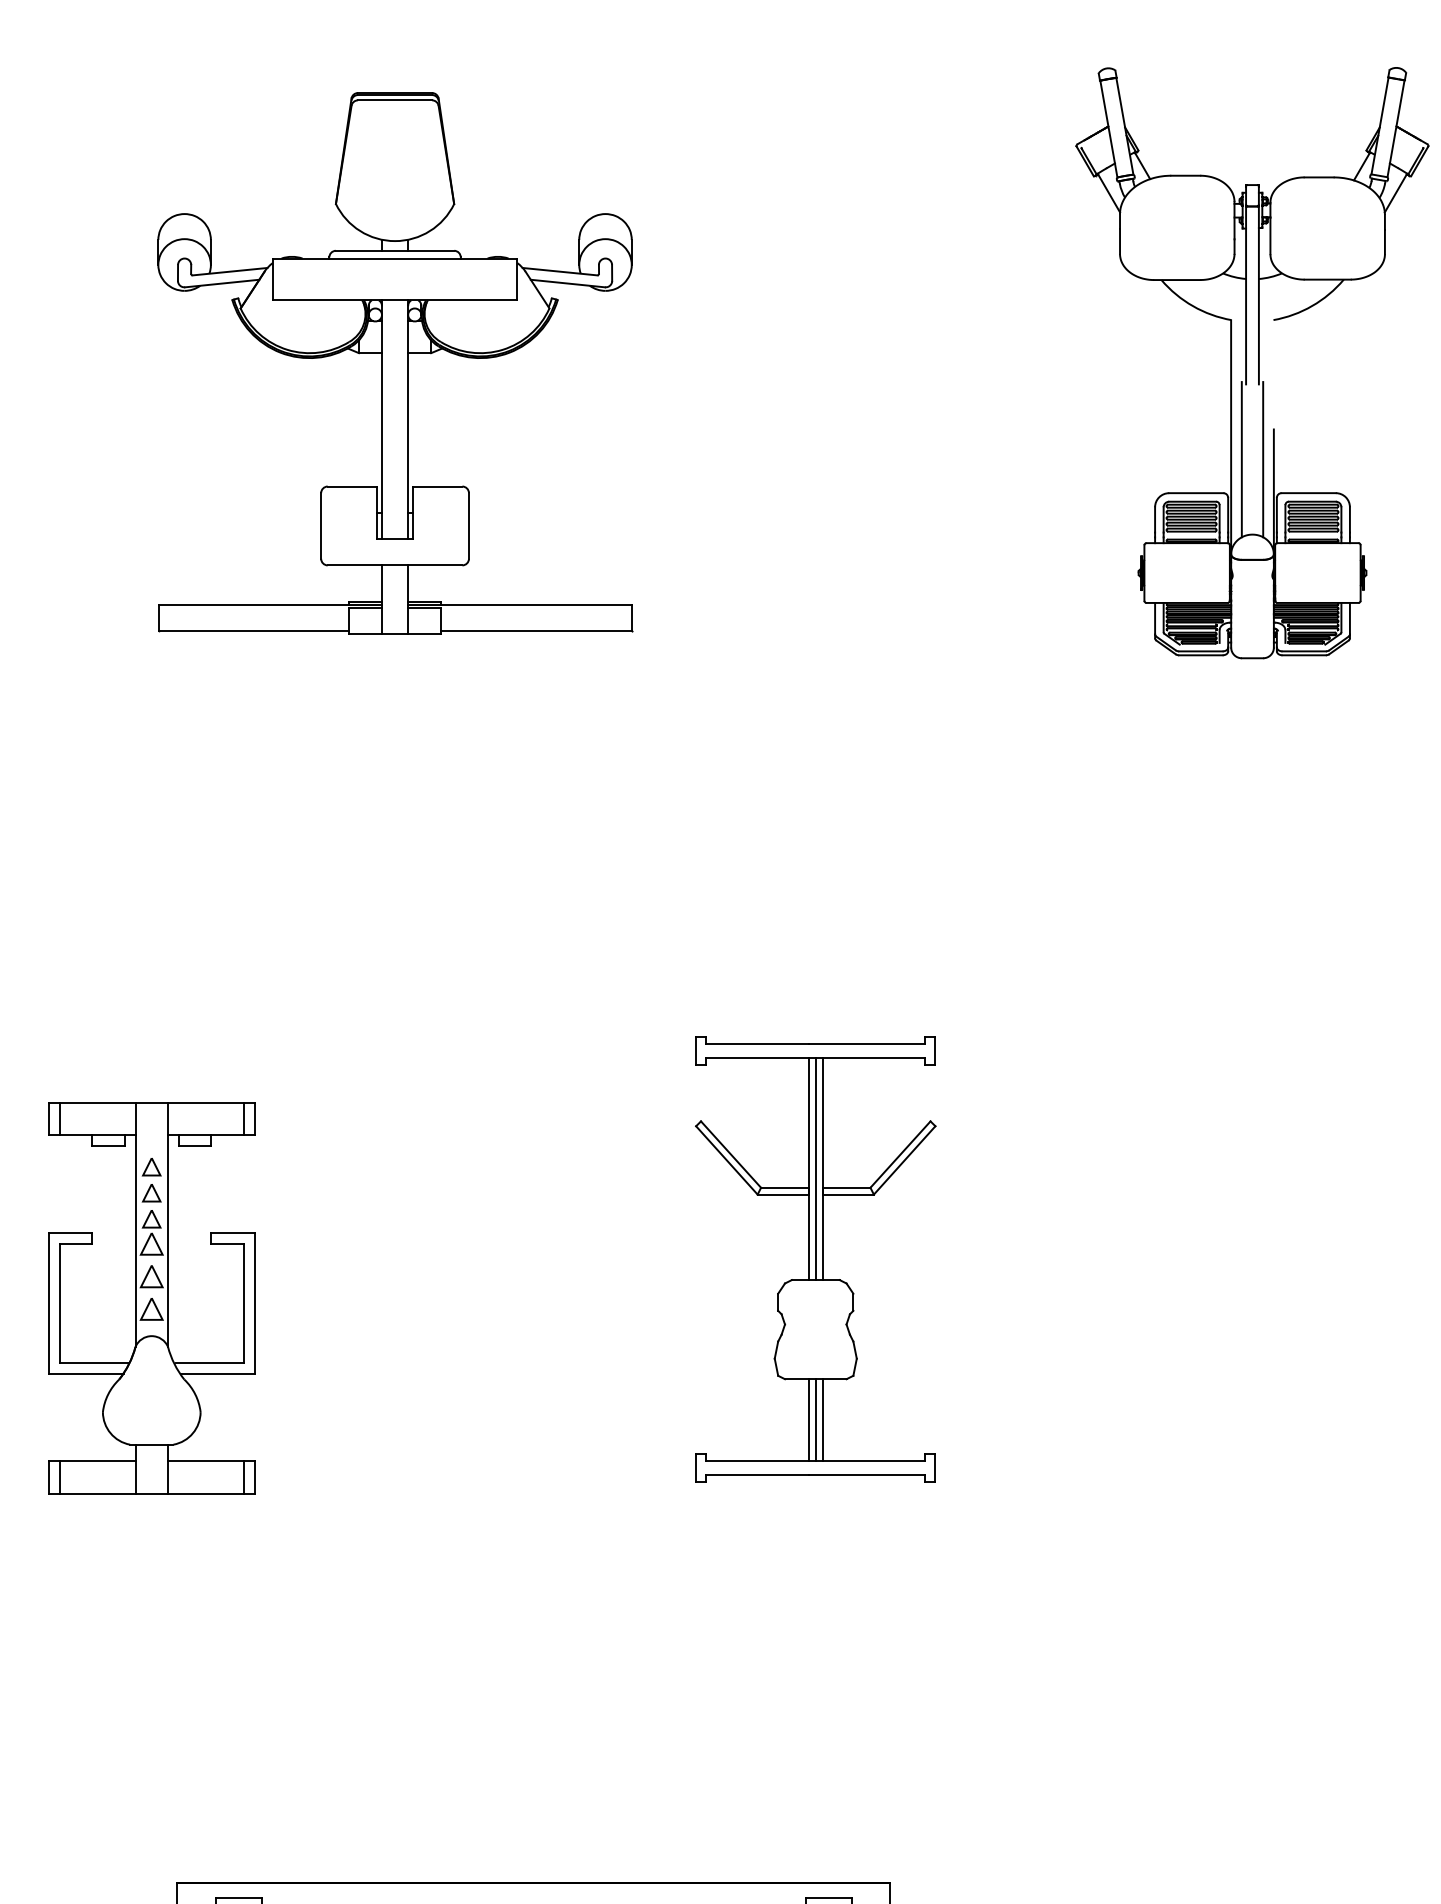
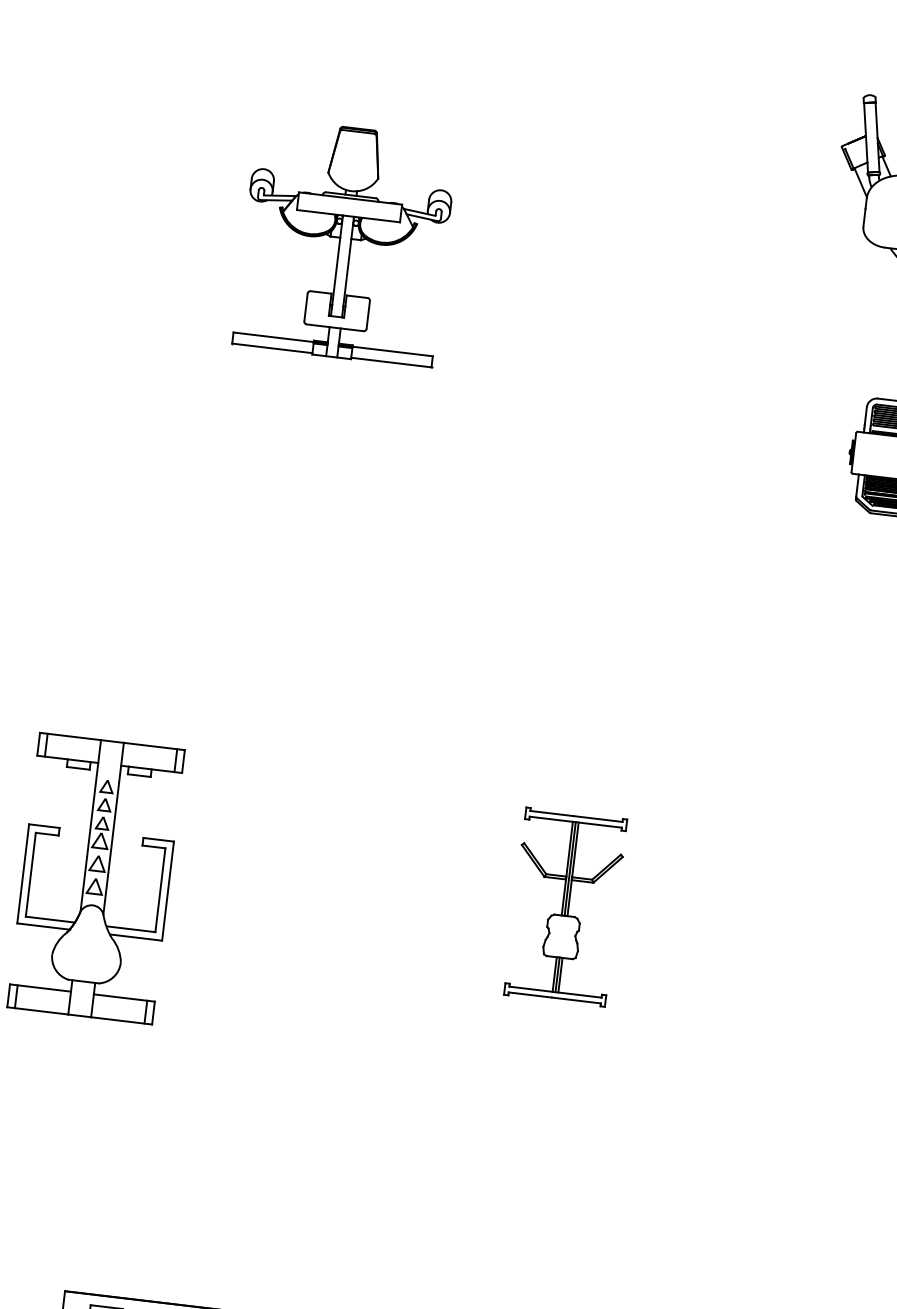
part: (395, 363) -> (345, 242), size x0.6
part: (815, 1259) -> (565, 907), size x0.6

